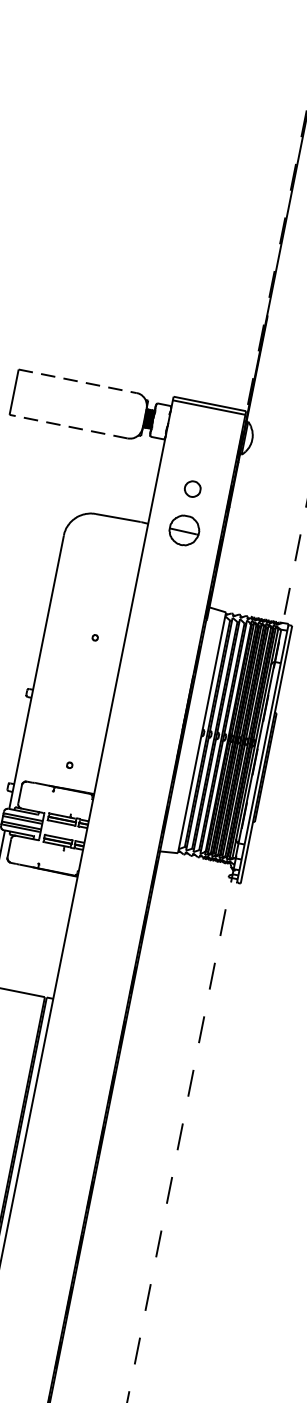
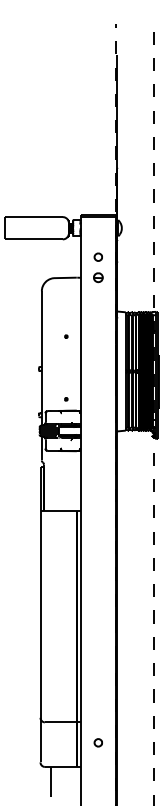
line: (76, 381) -> (33, 217), dashed -> solid
line: (67, 426) -> (33, 239), dashed -> solid
part: (184, 530) -> (98, 277), size x0.62

